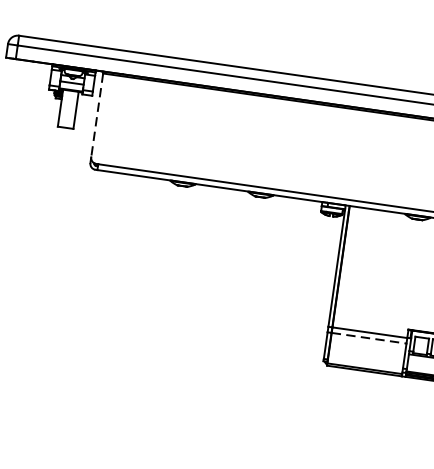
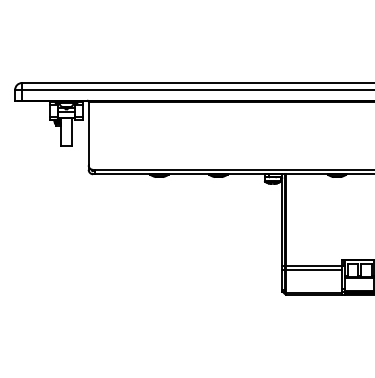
line: (97, 115) -> (88, 133), dashed -> solid
line: (370, 338) -> (314, 270), dashed -> solid

